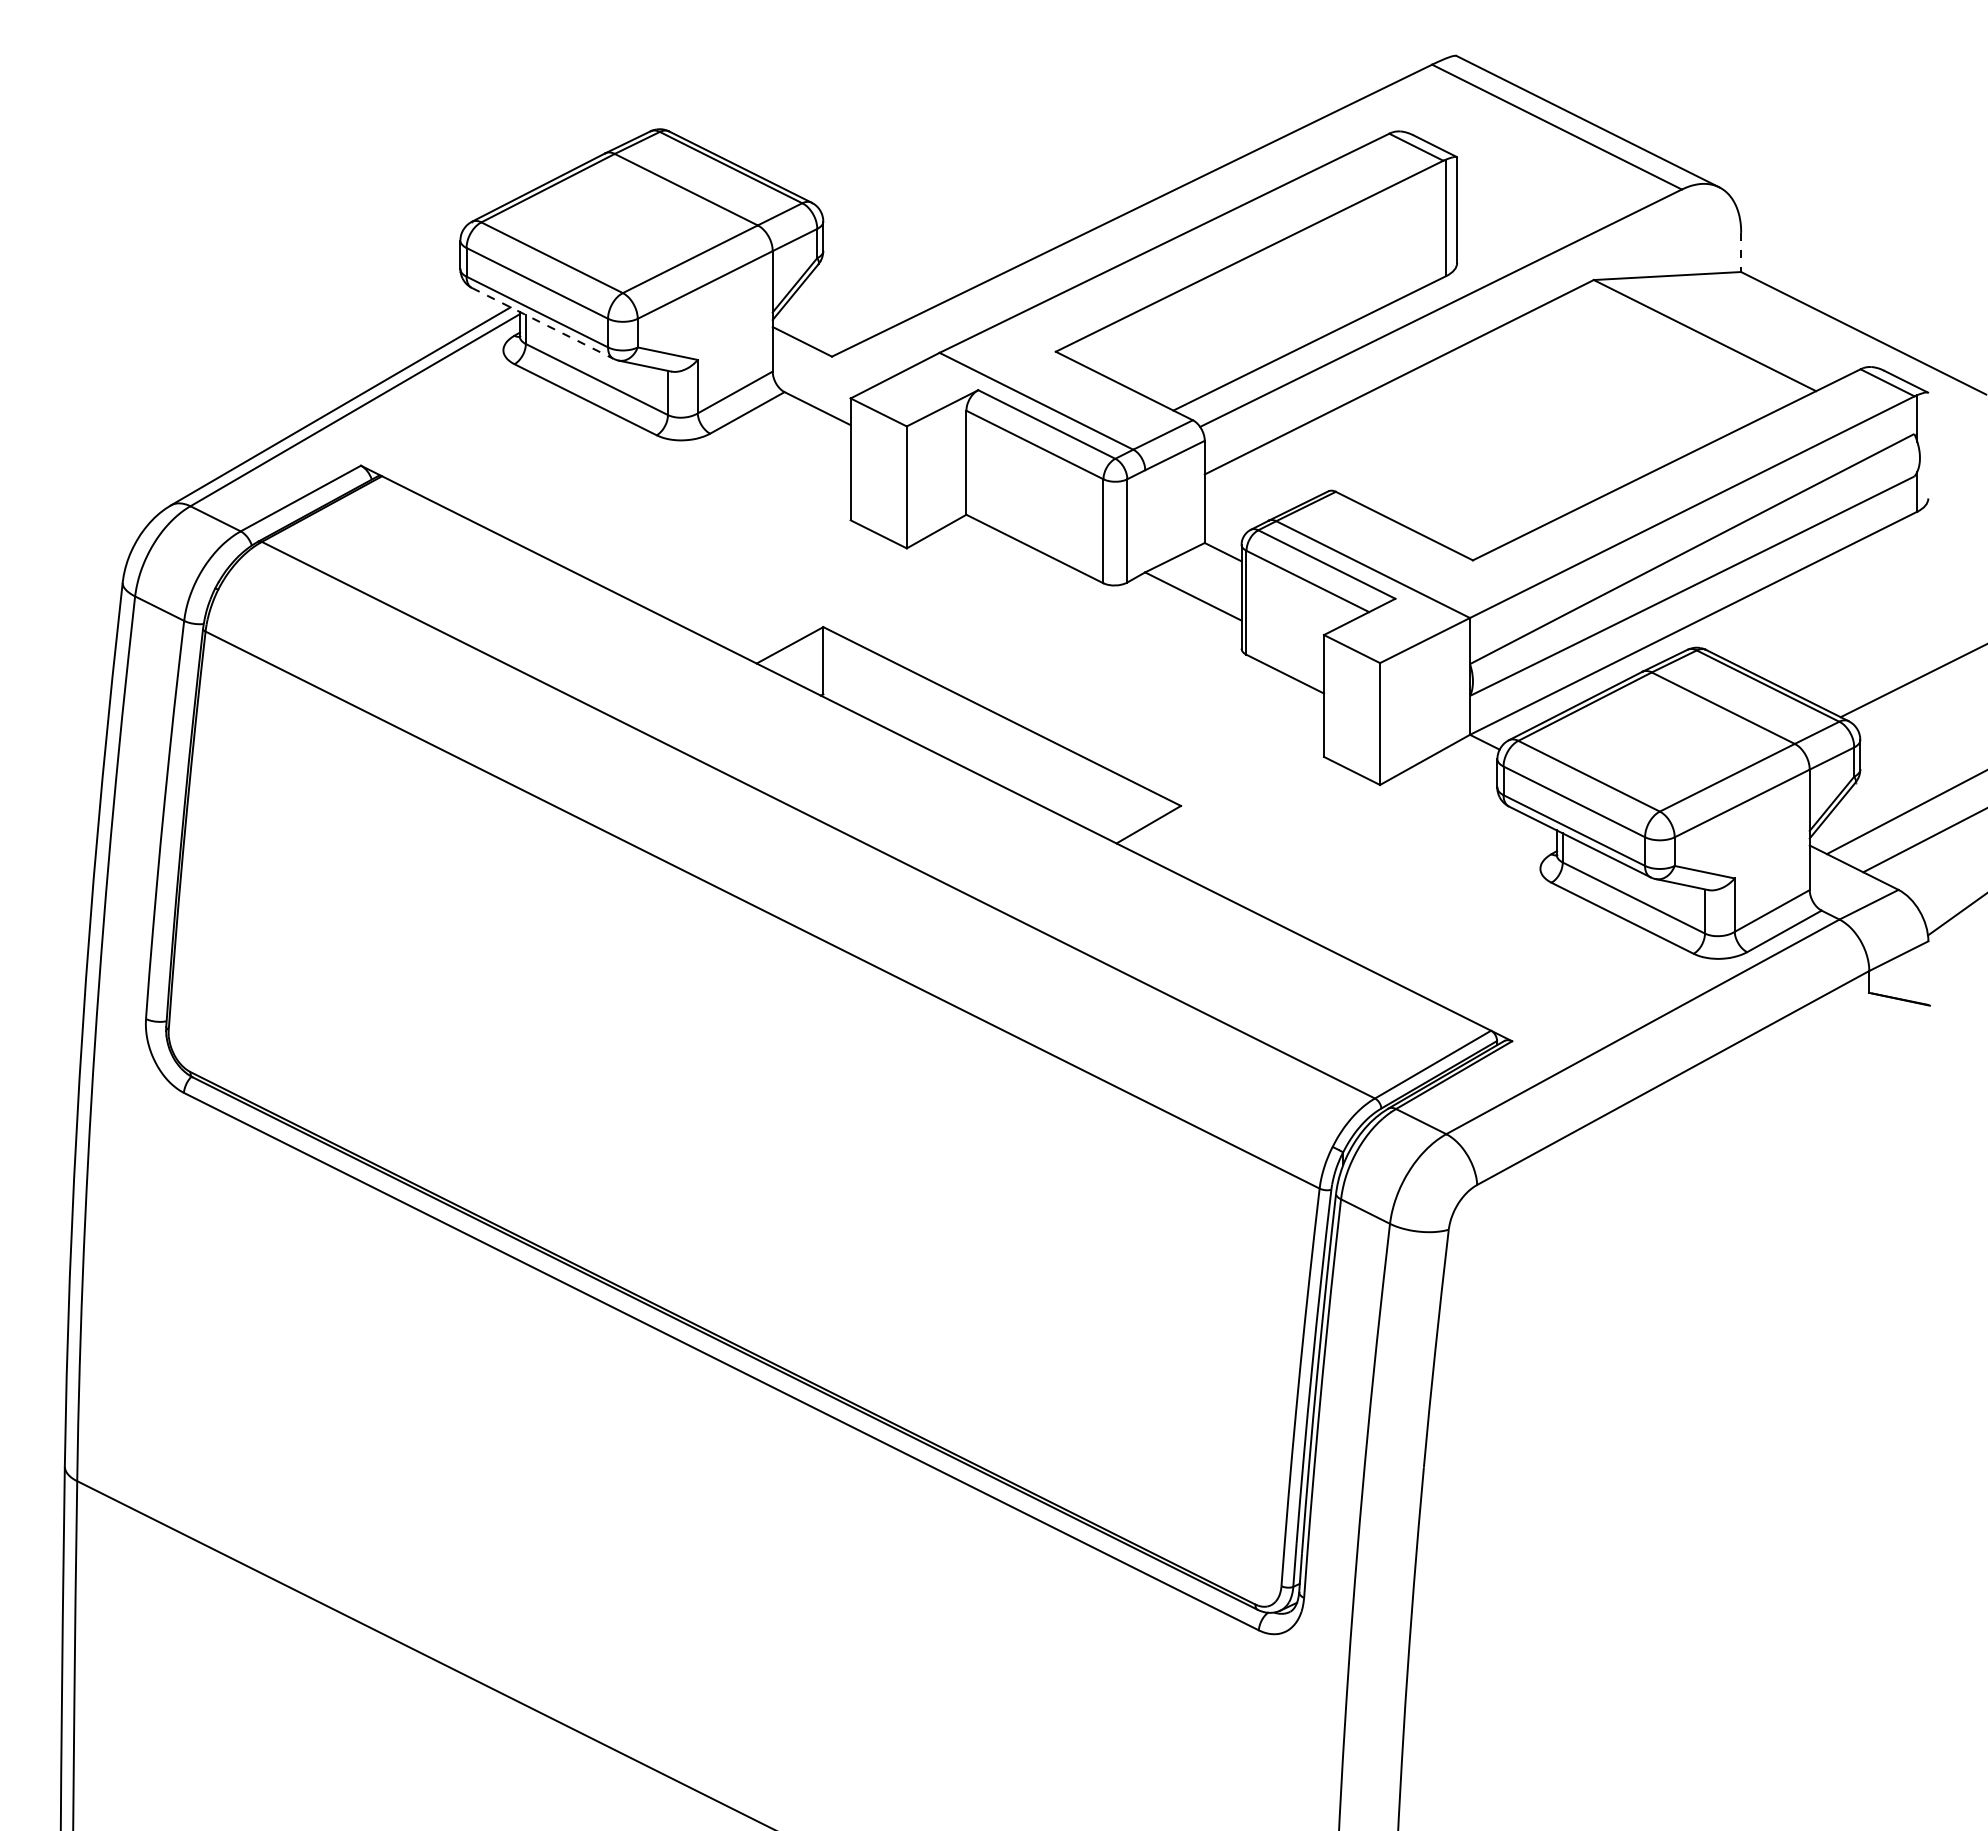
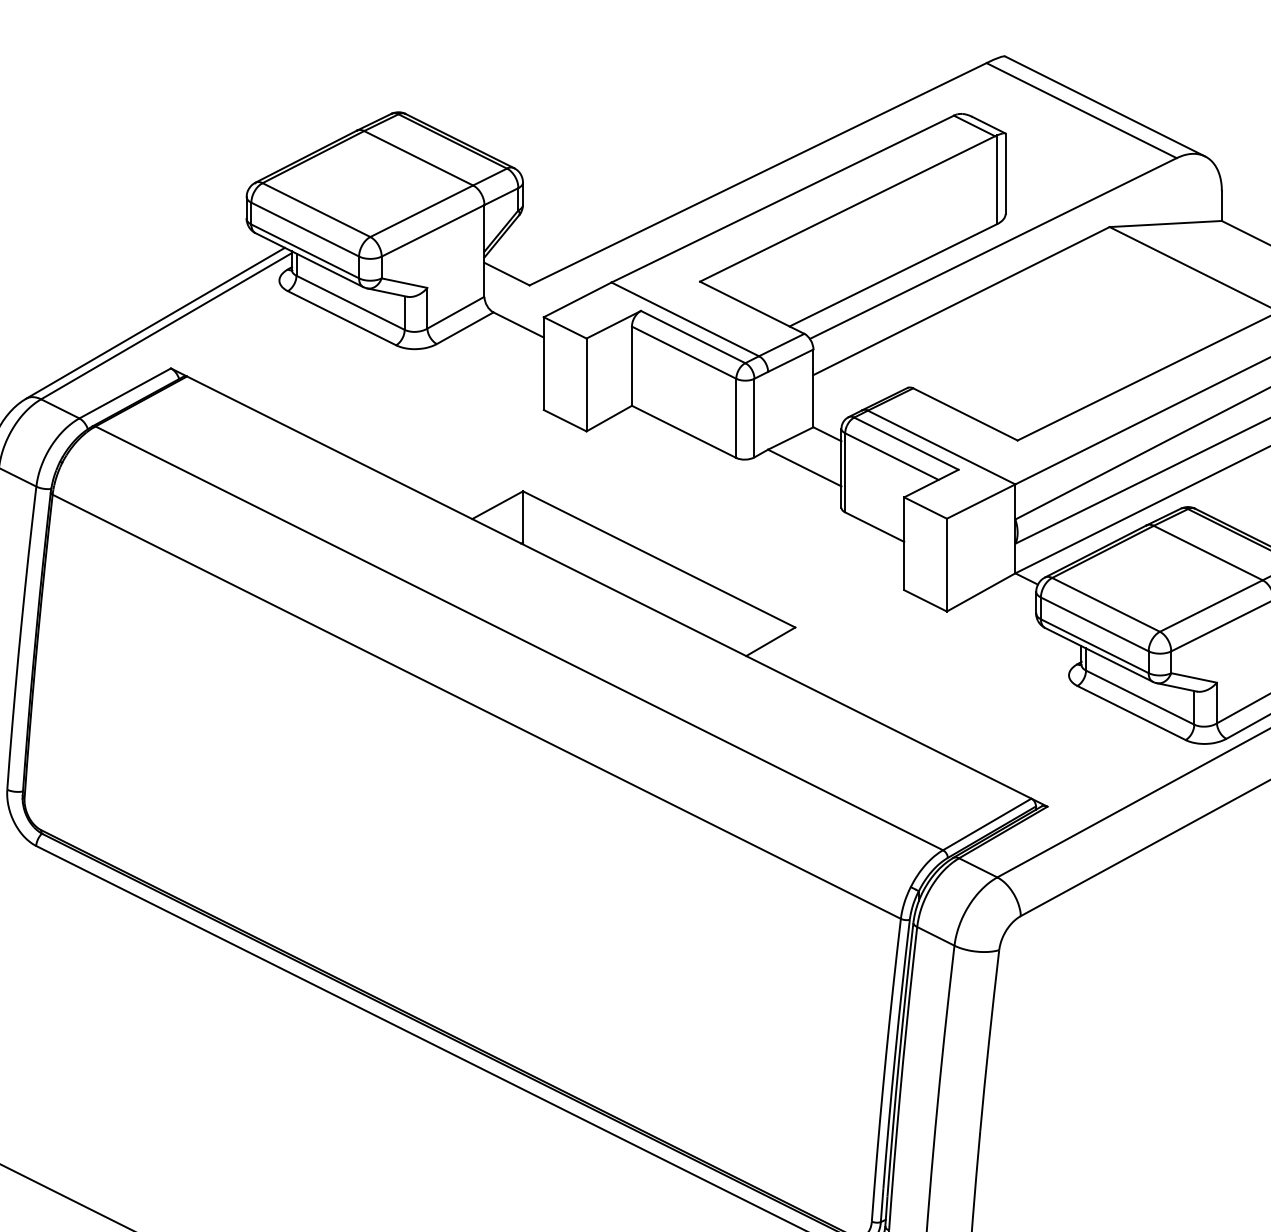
line: (1741, 252) -> (1222, 206), dashed -> solid
line: (543, 323) -> (309, 260), dashed -> solid

